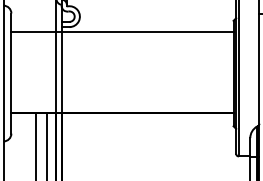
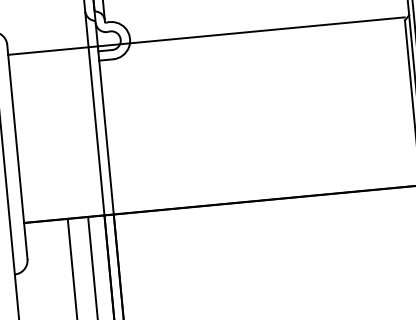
line: (122, 32) -> (206, 36), moved

